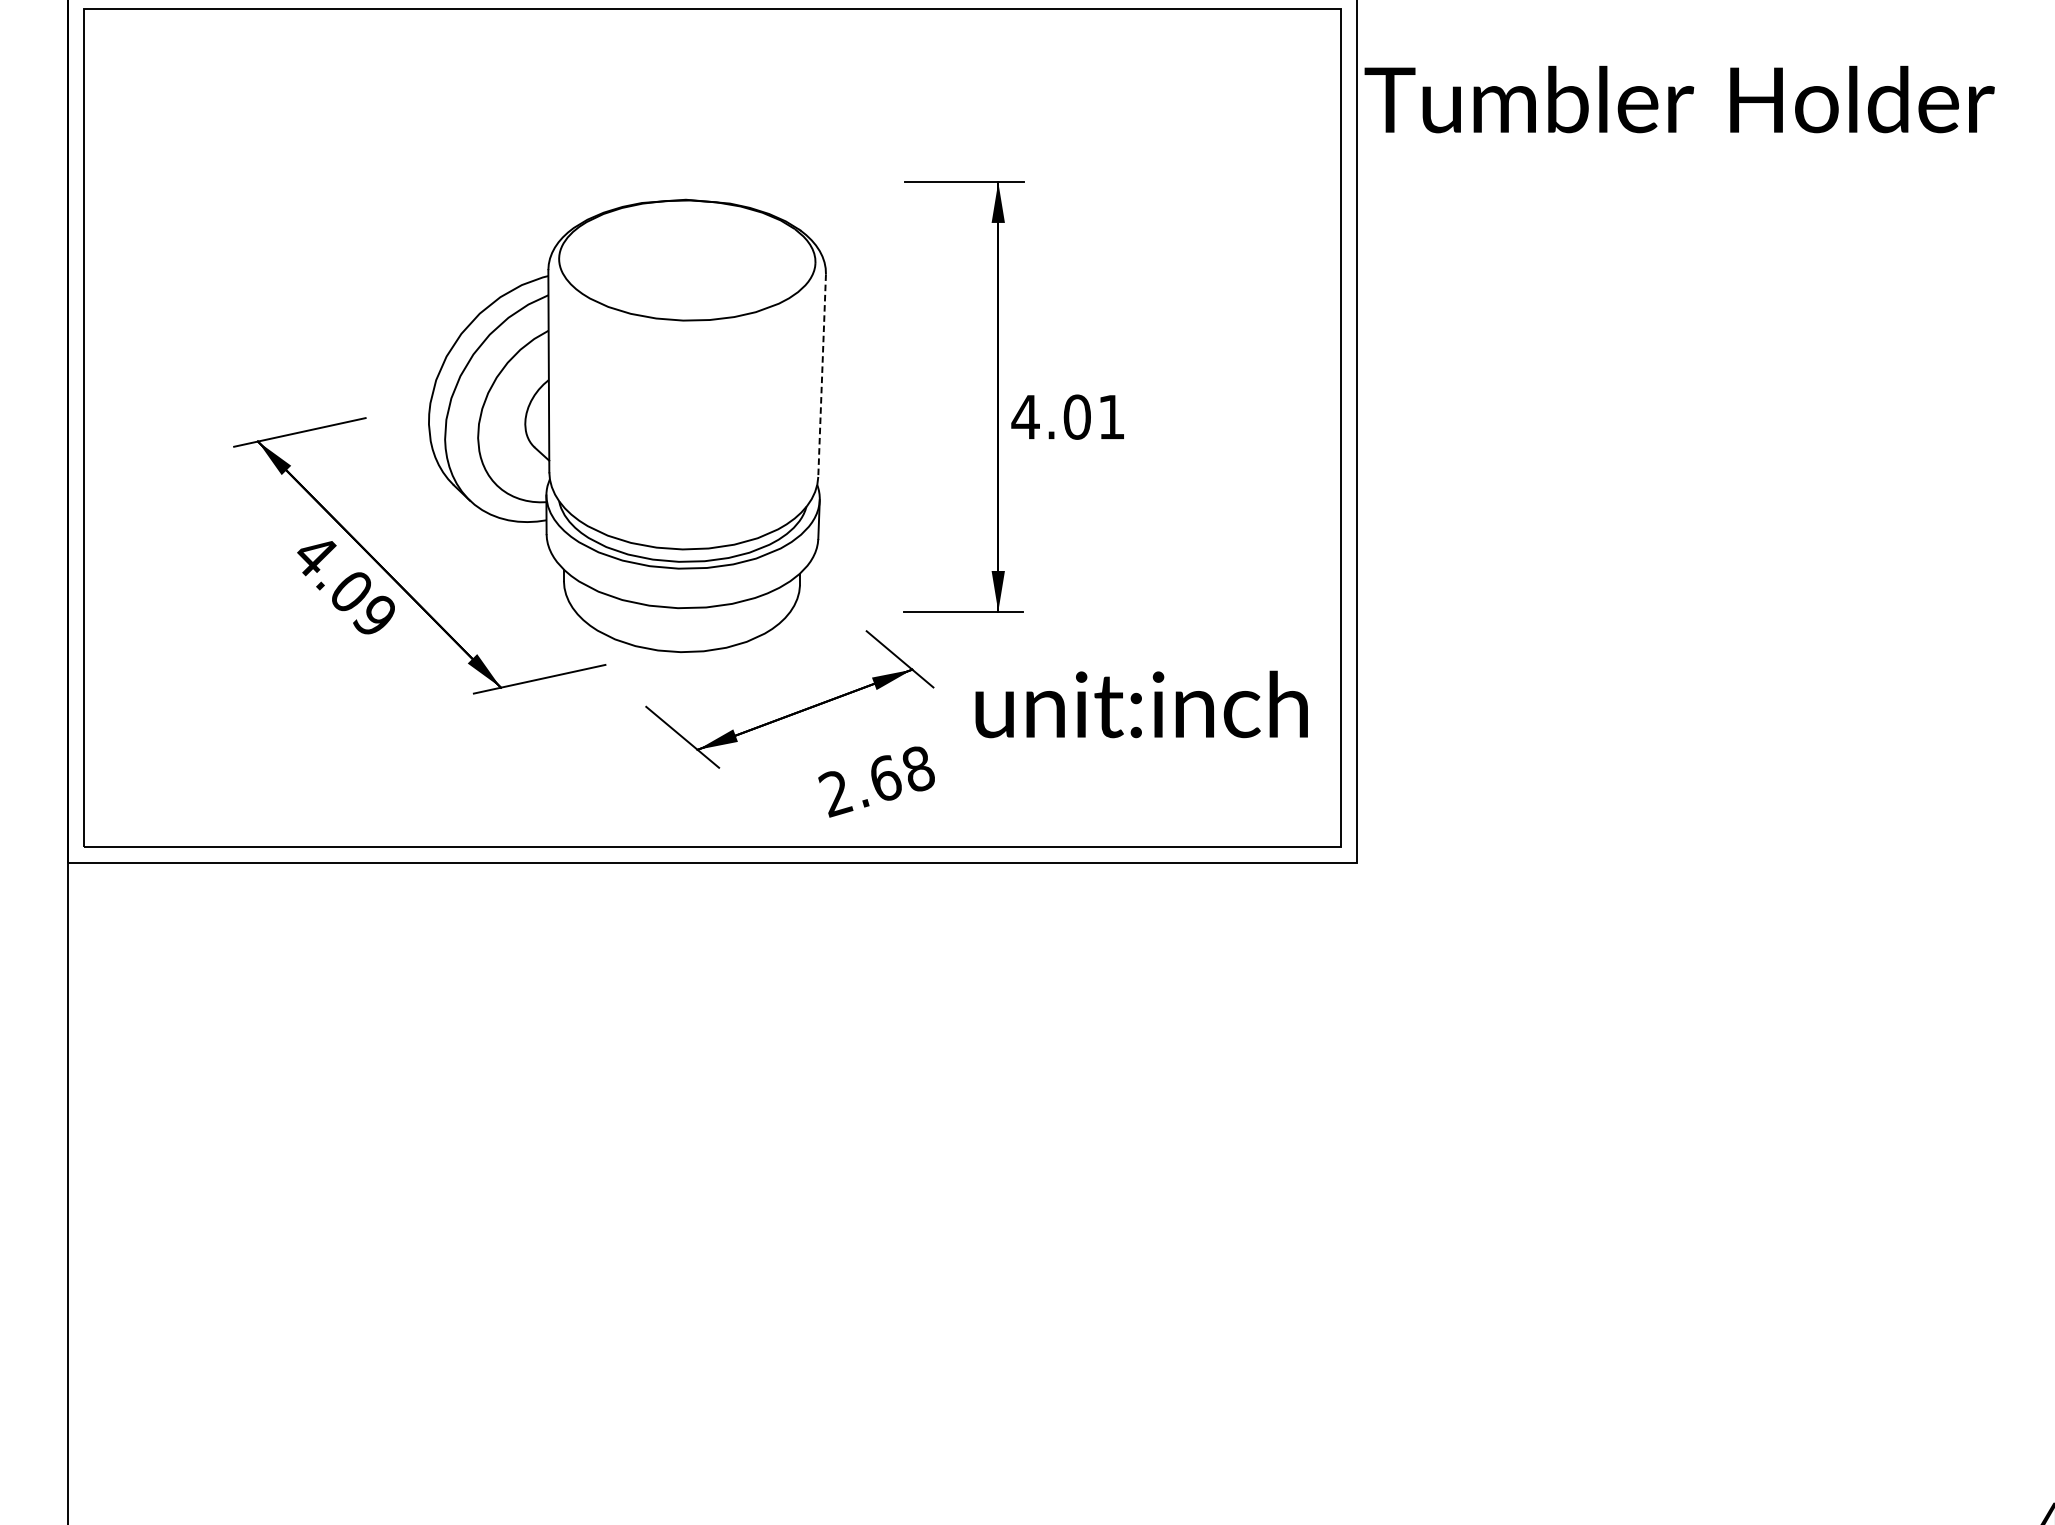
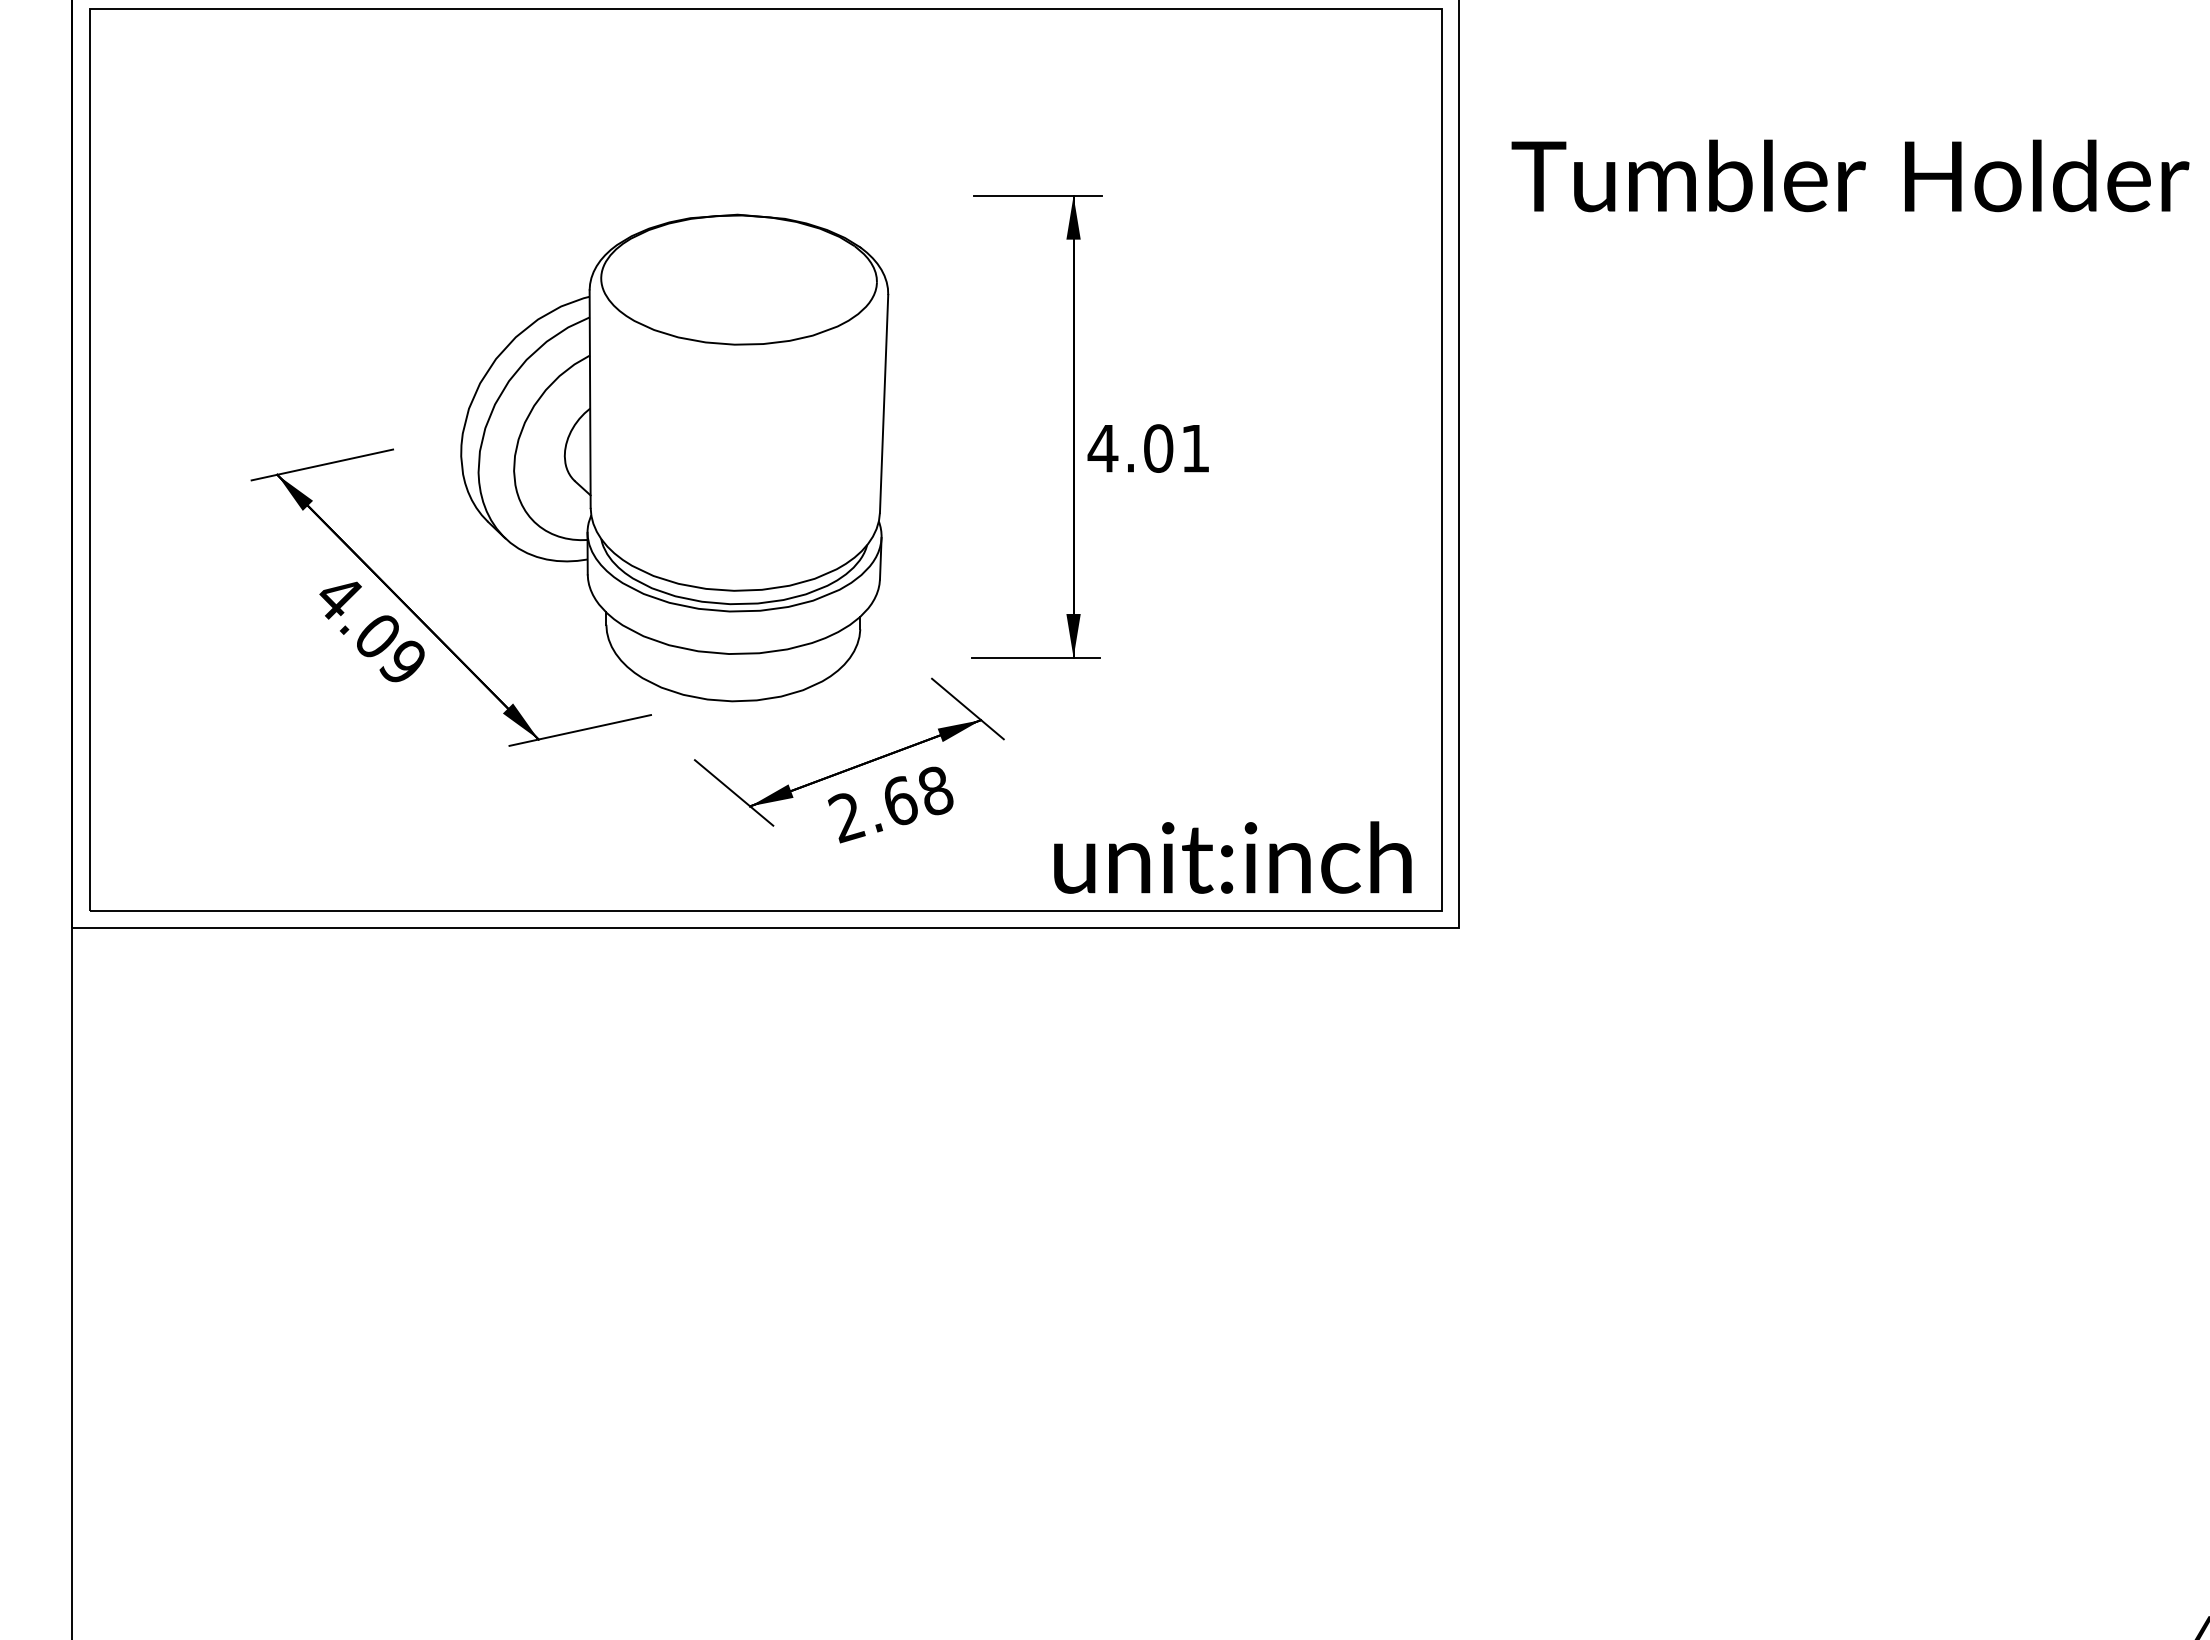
text: (1679, 99) -> (1850, 175), moved
line: (822, 375) -> (884, 403), dashed -> solid
text: (1141, 704) -> (1232, 857), moved
text: (876, 781) -> (890, 804), moved

